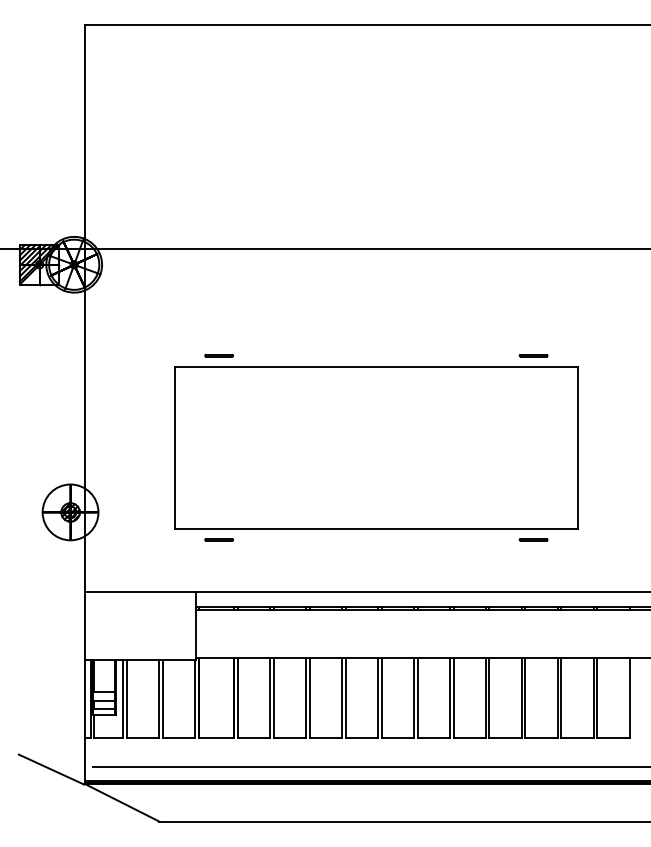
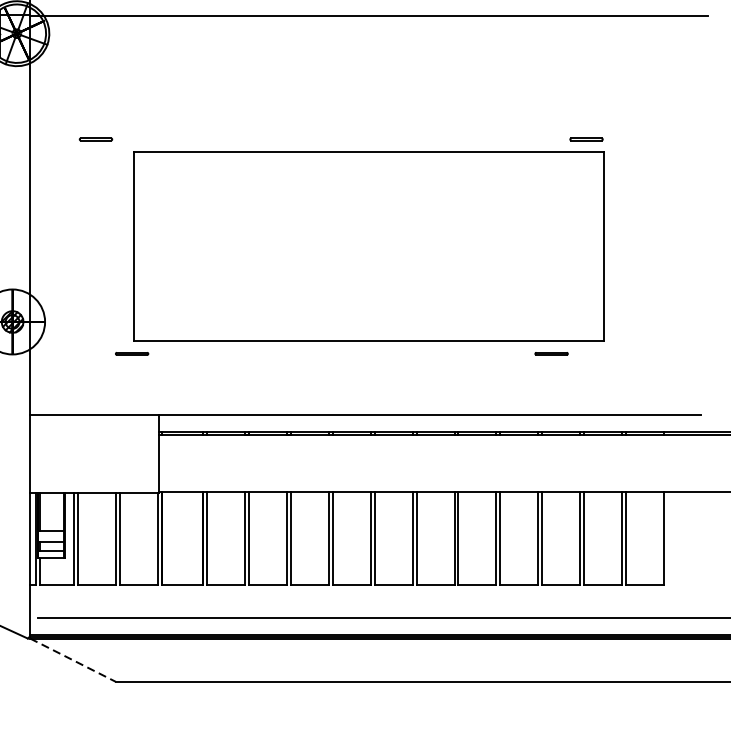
line: (218, 355) -> (95, 139), moved
line: (533, 355) -> (586, 139), moved
line: (218, 539) -> (131, 353), moved
line: (122, 803) -> (73, 660), solid -> dashed

